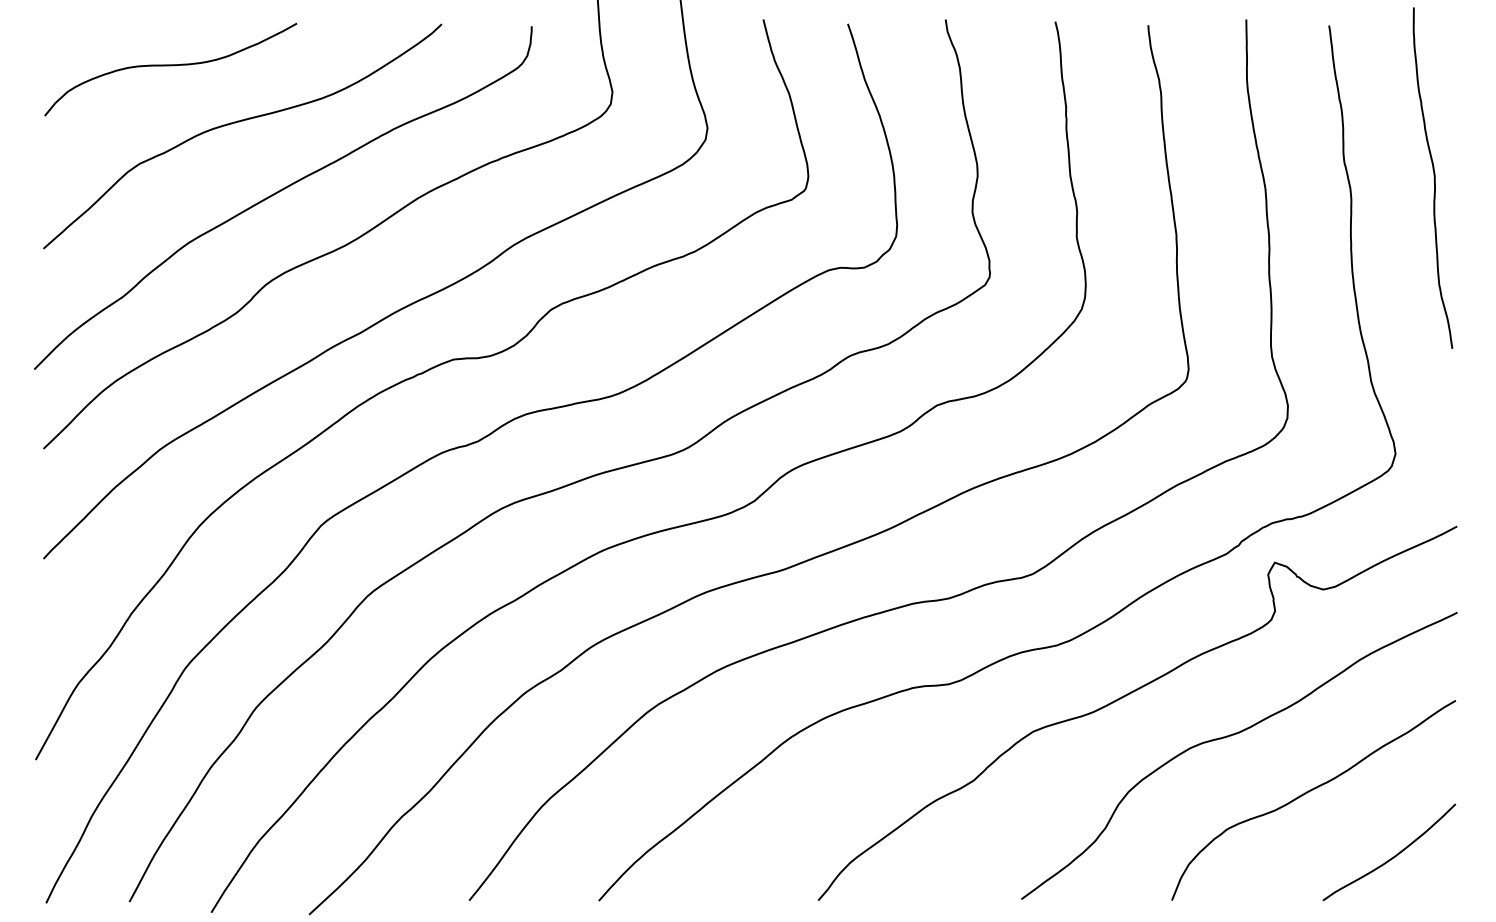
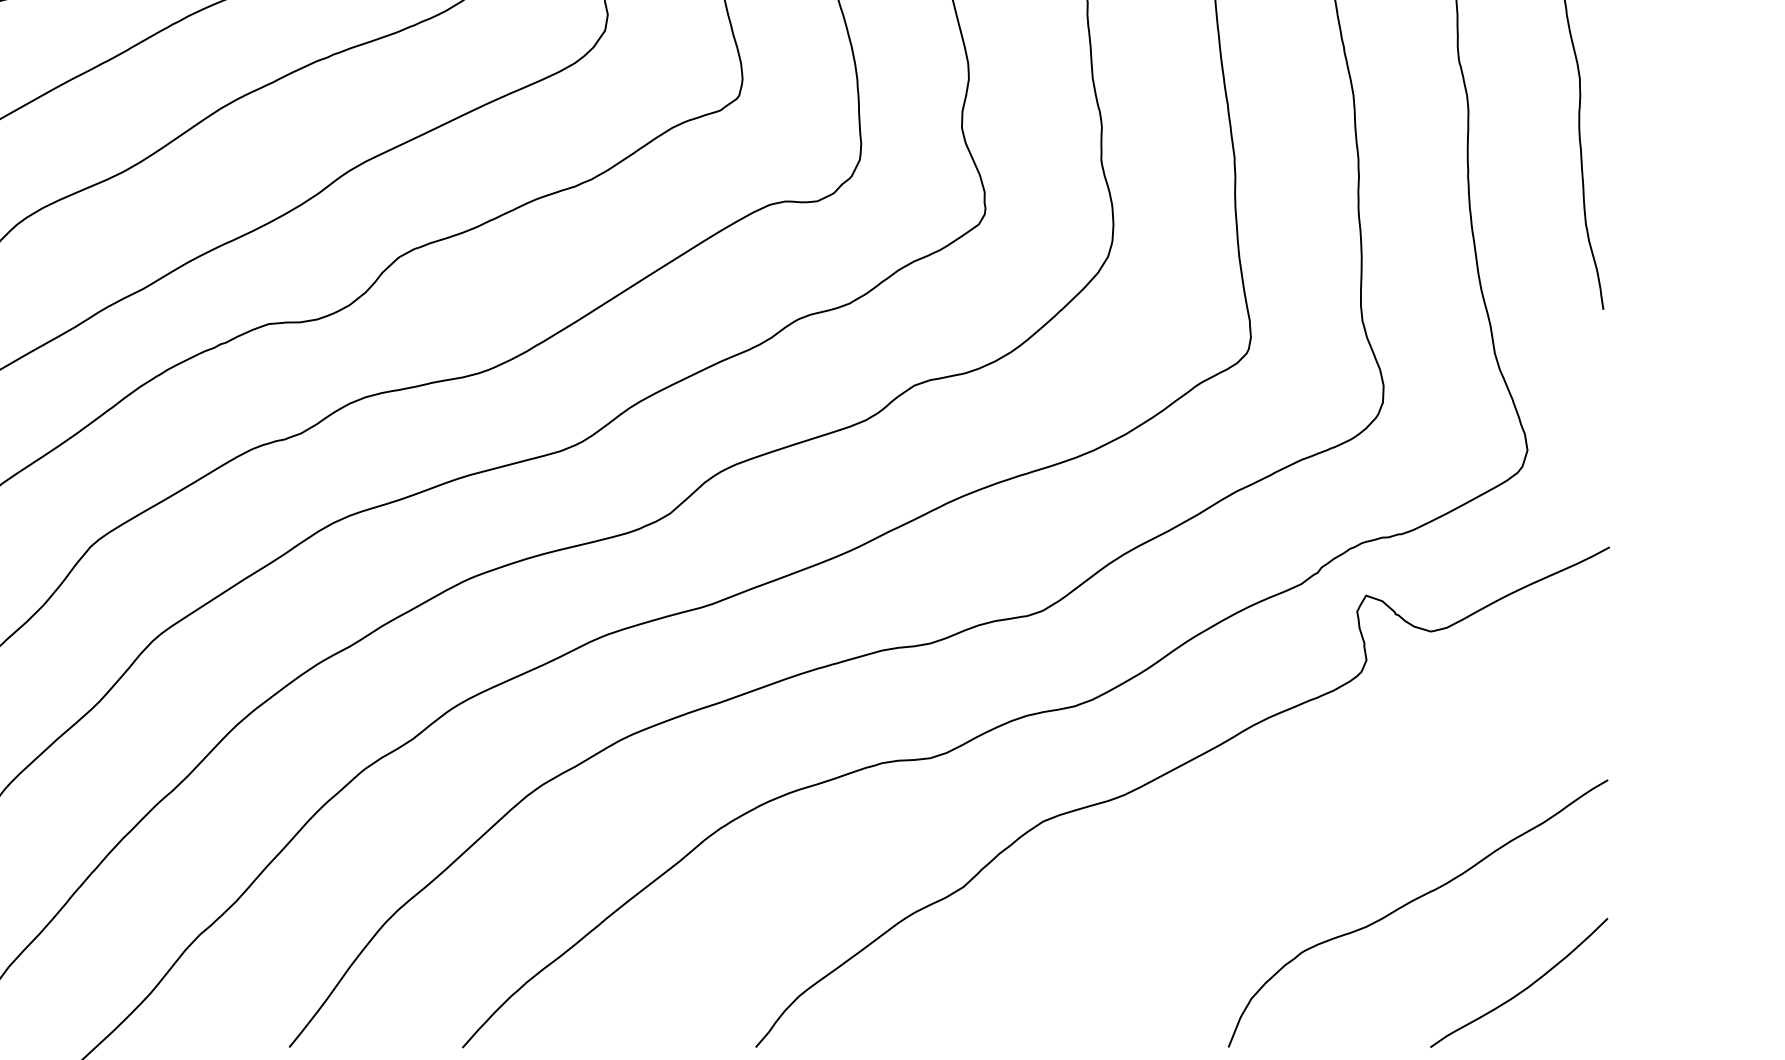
curve: (1234, 735) -> (1312, 826), removed

